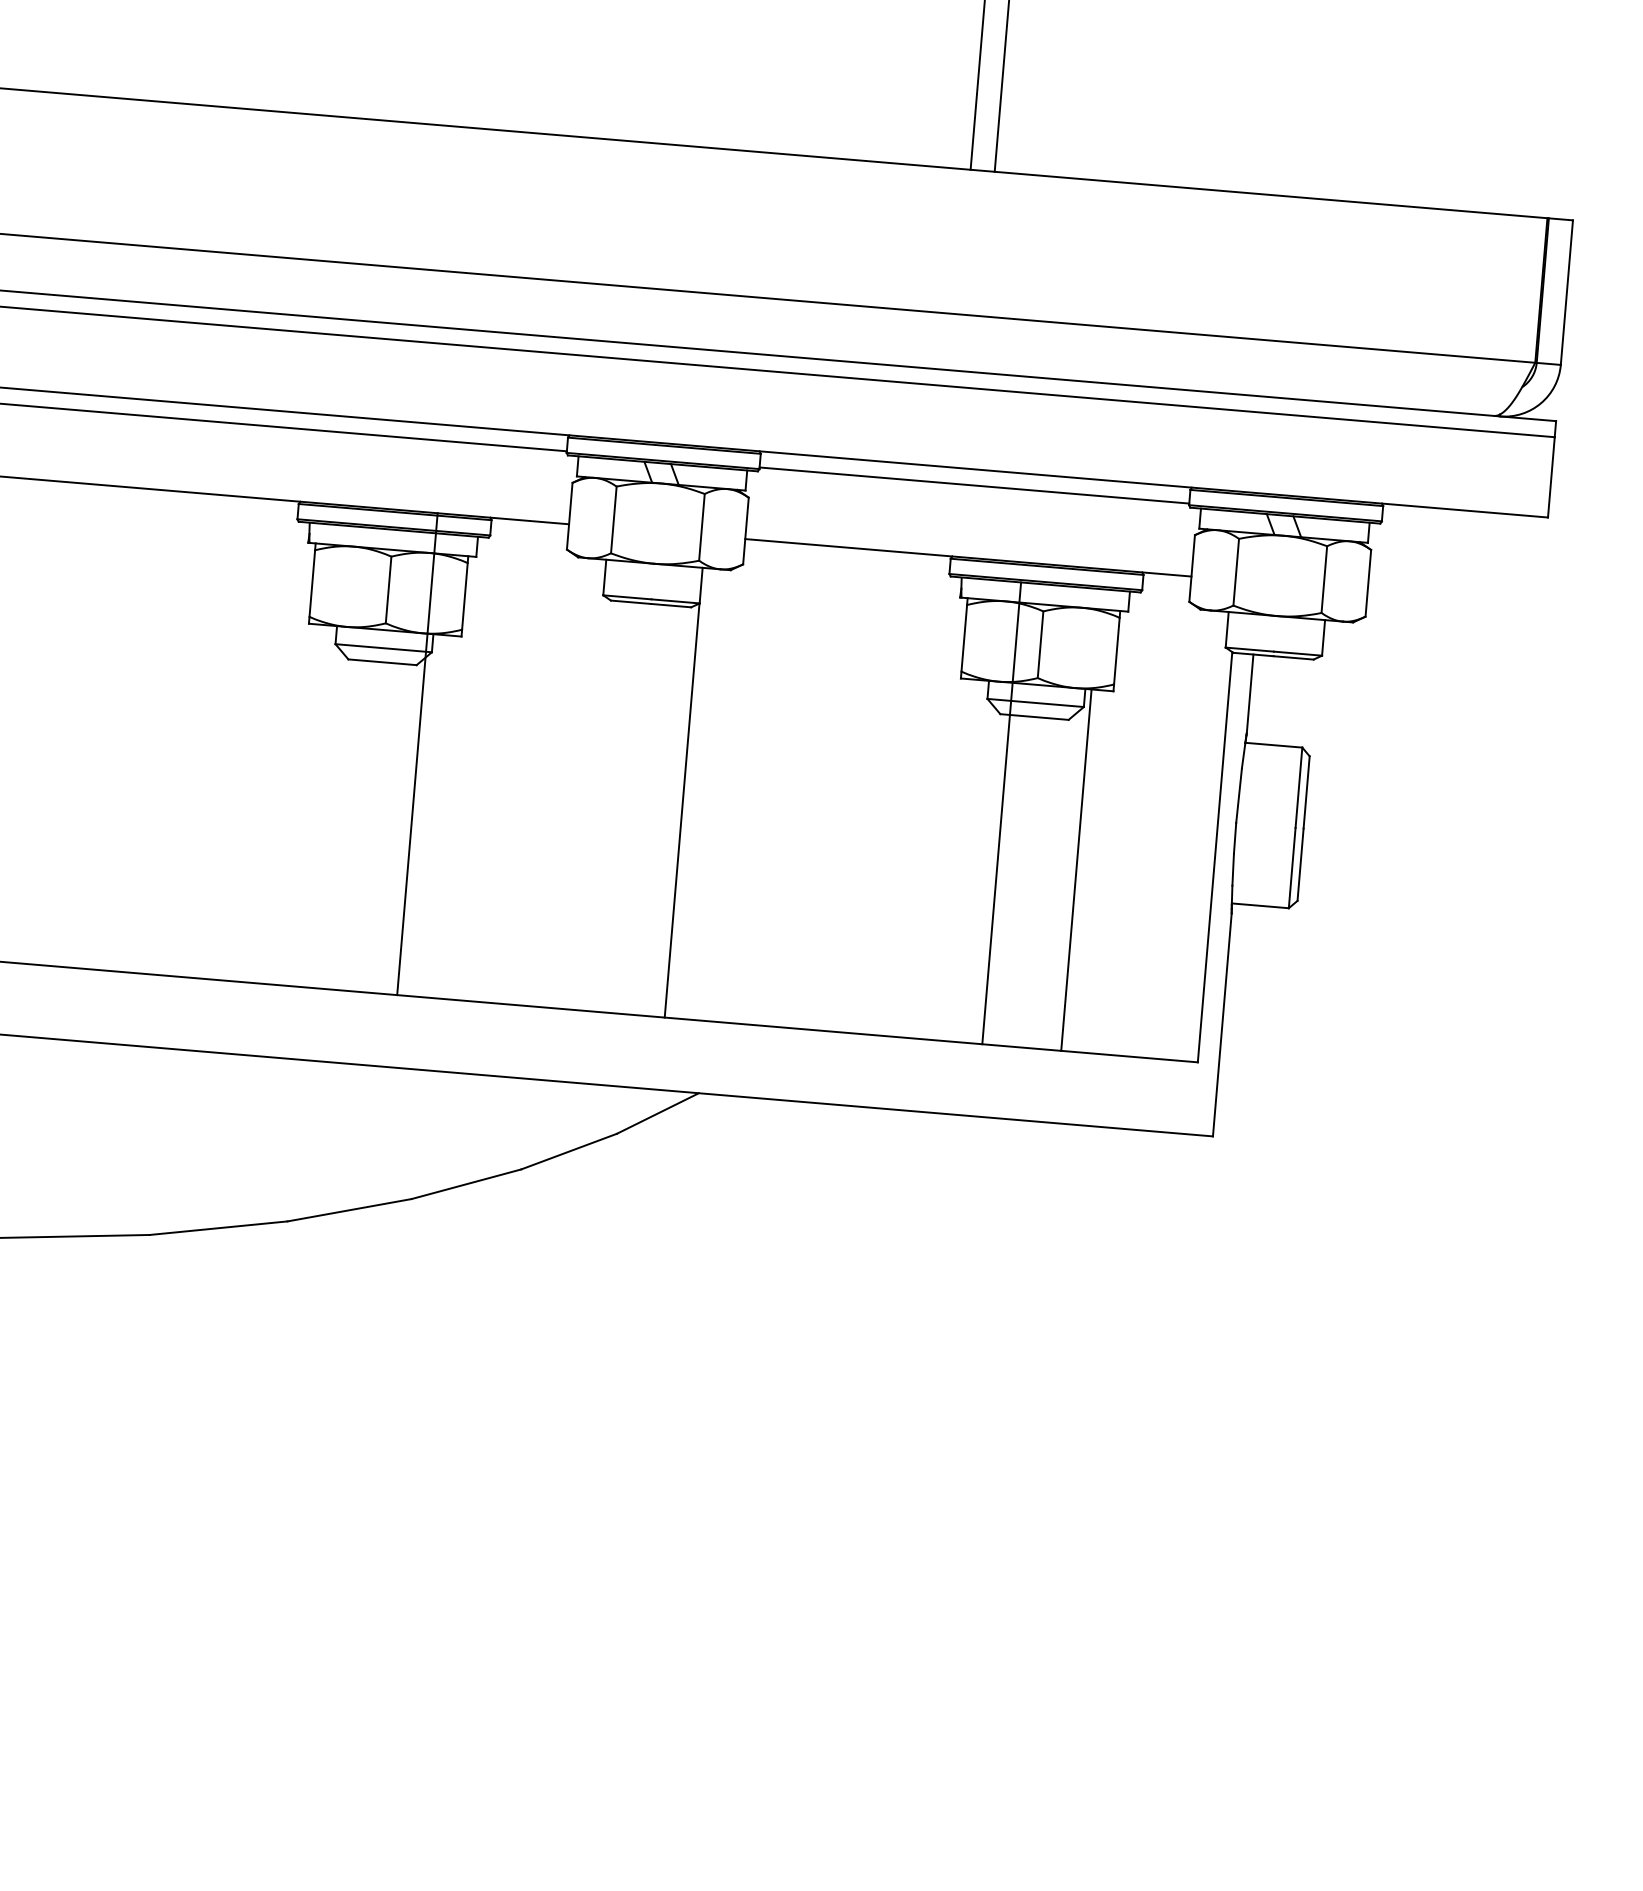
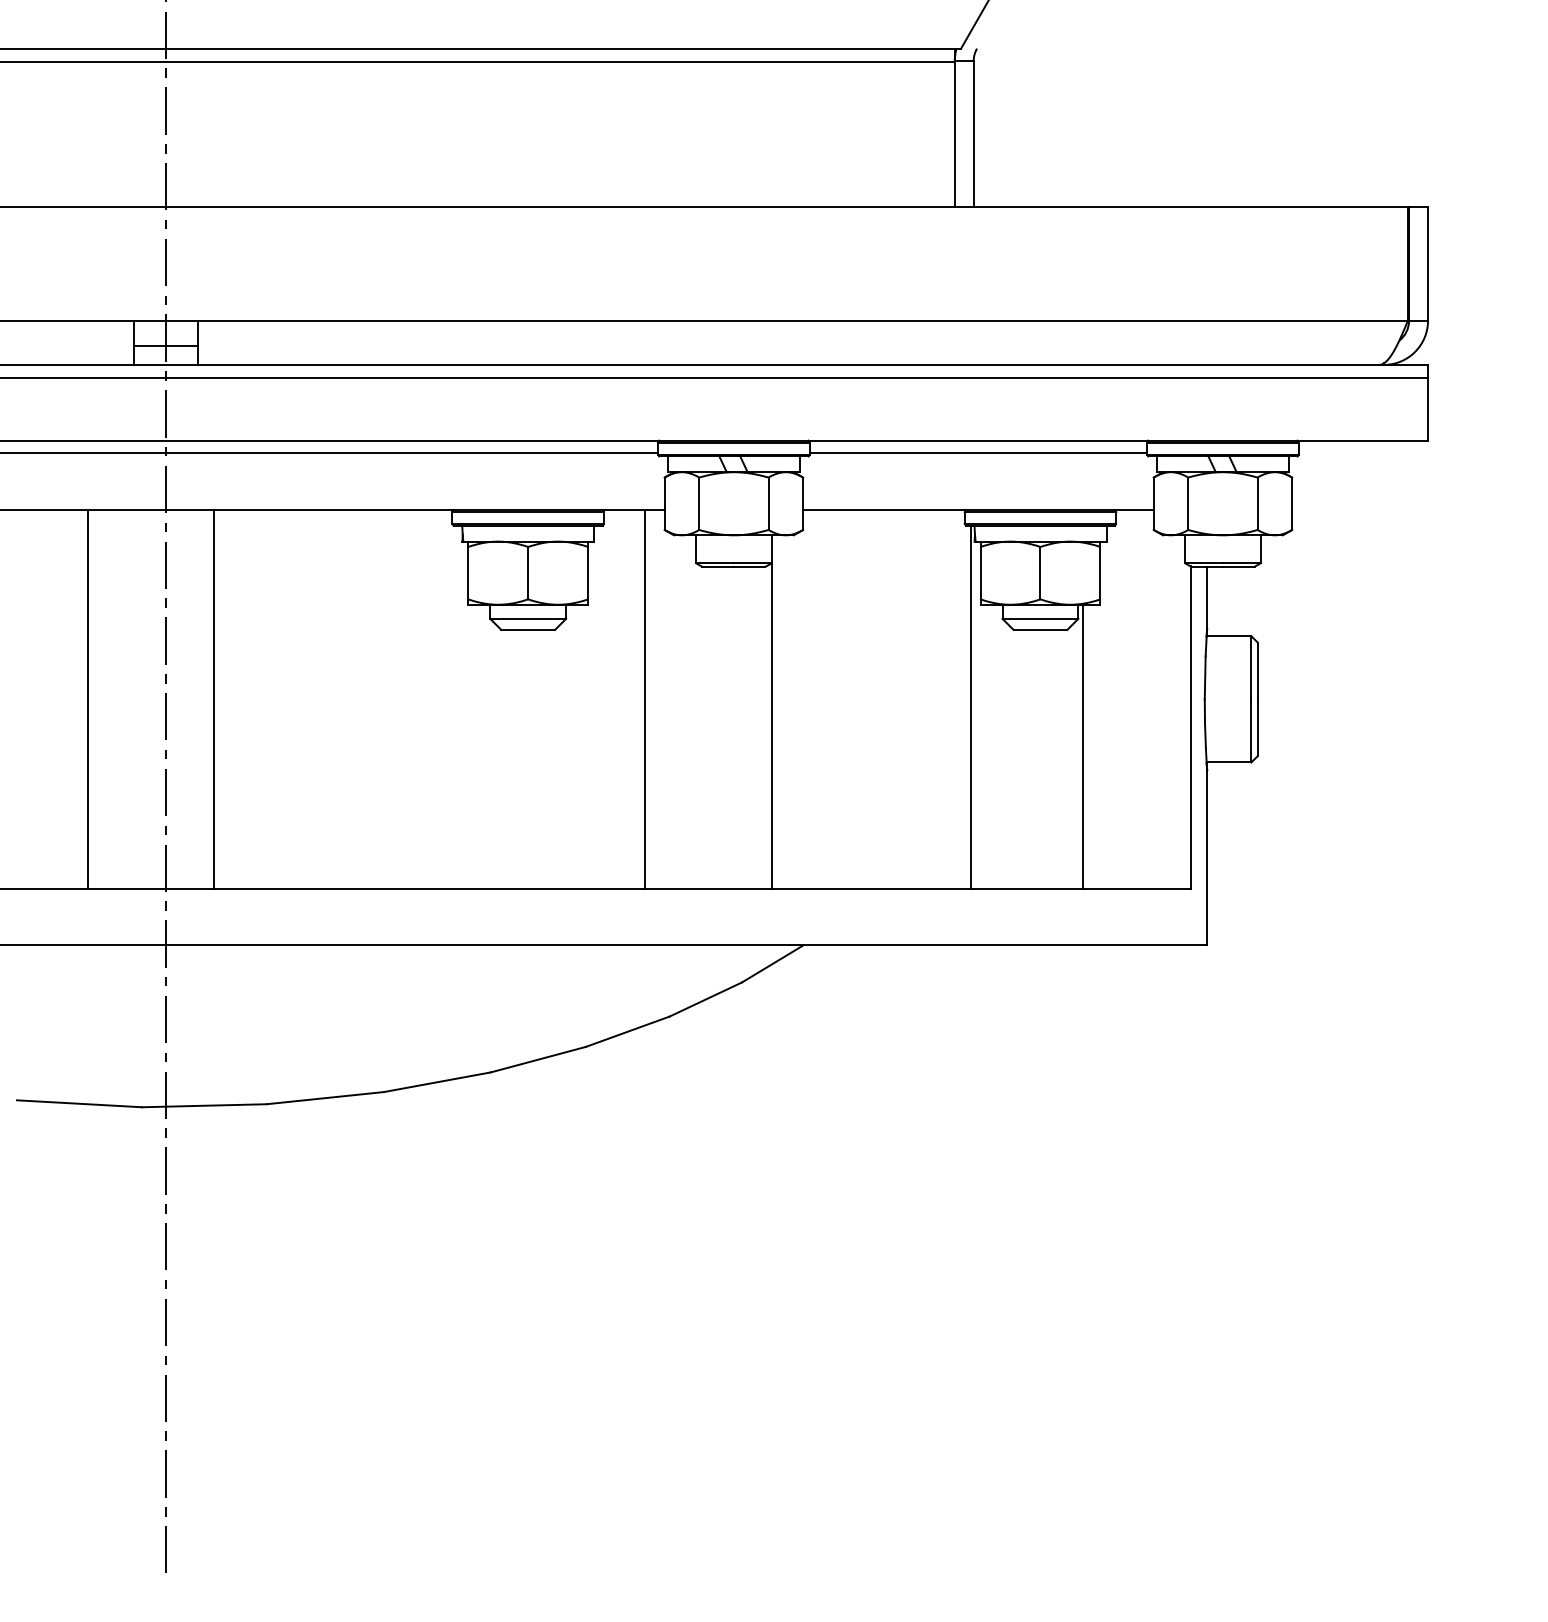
line: (417, 754) -> (645, 699), moved
line: (1002, 812) -> (971, 706), moved

